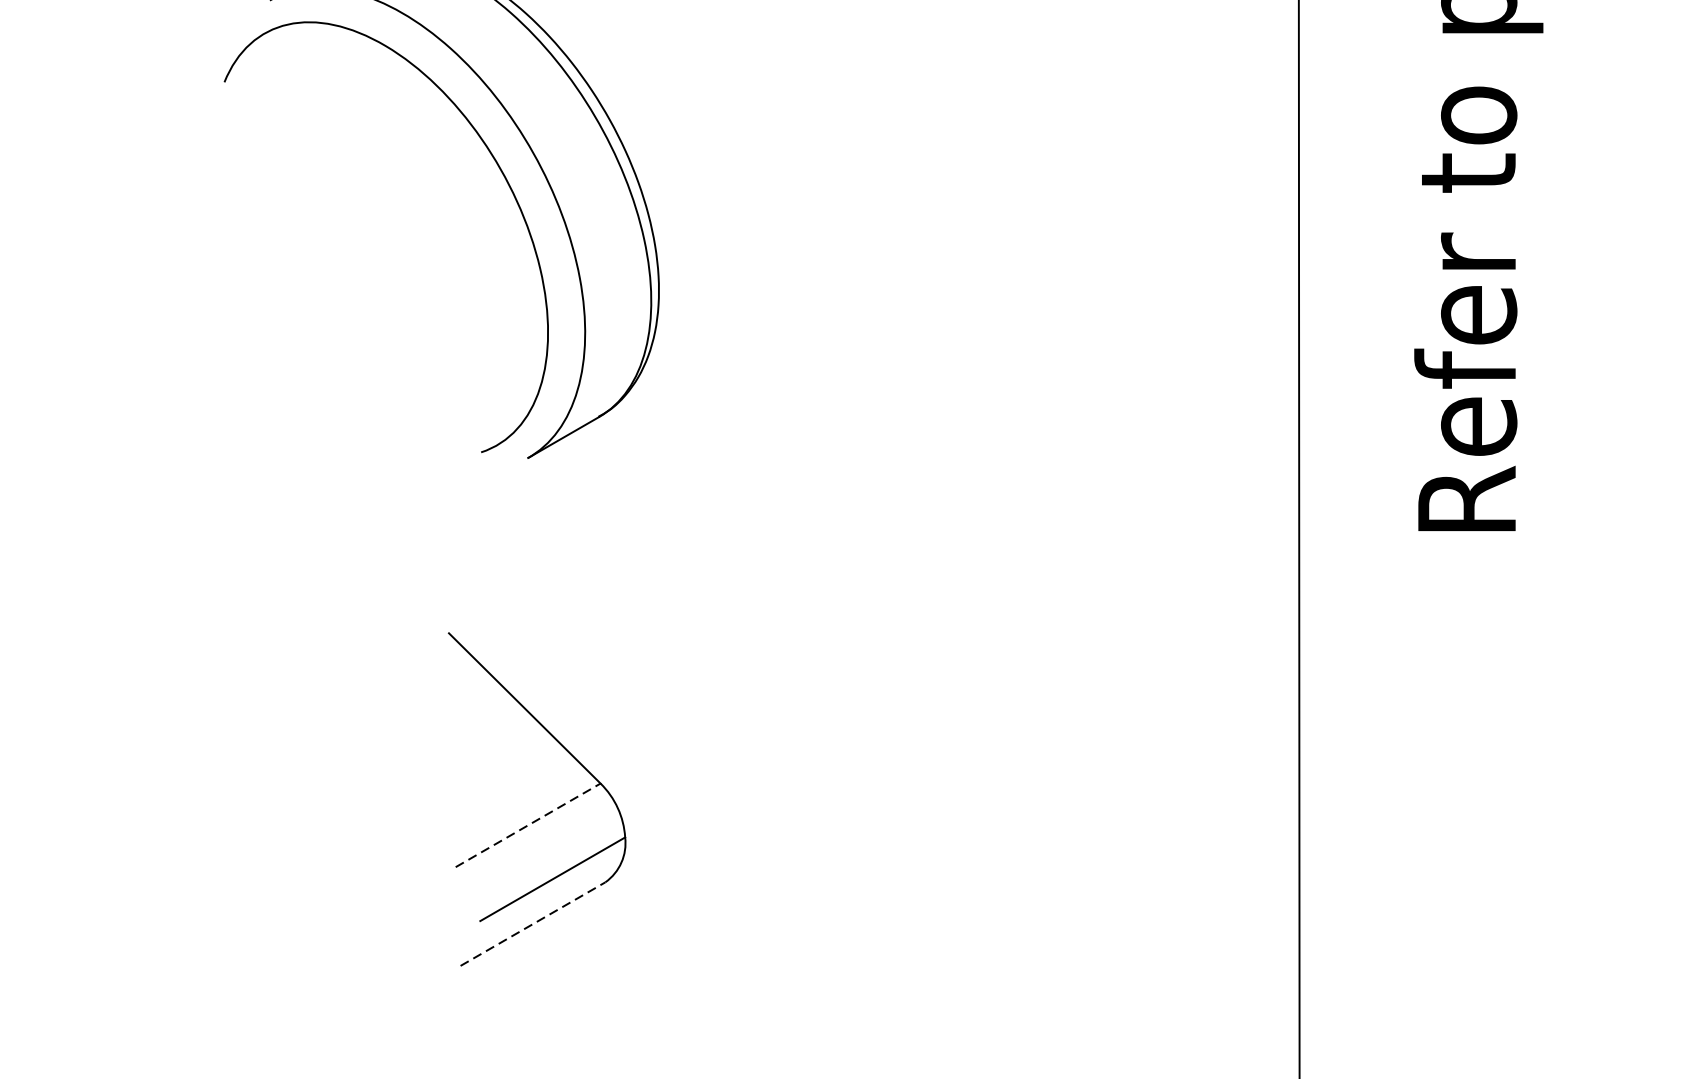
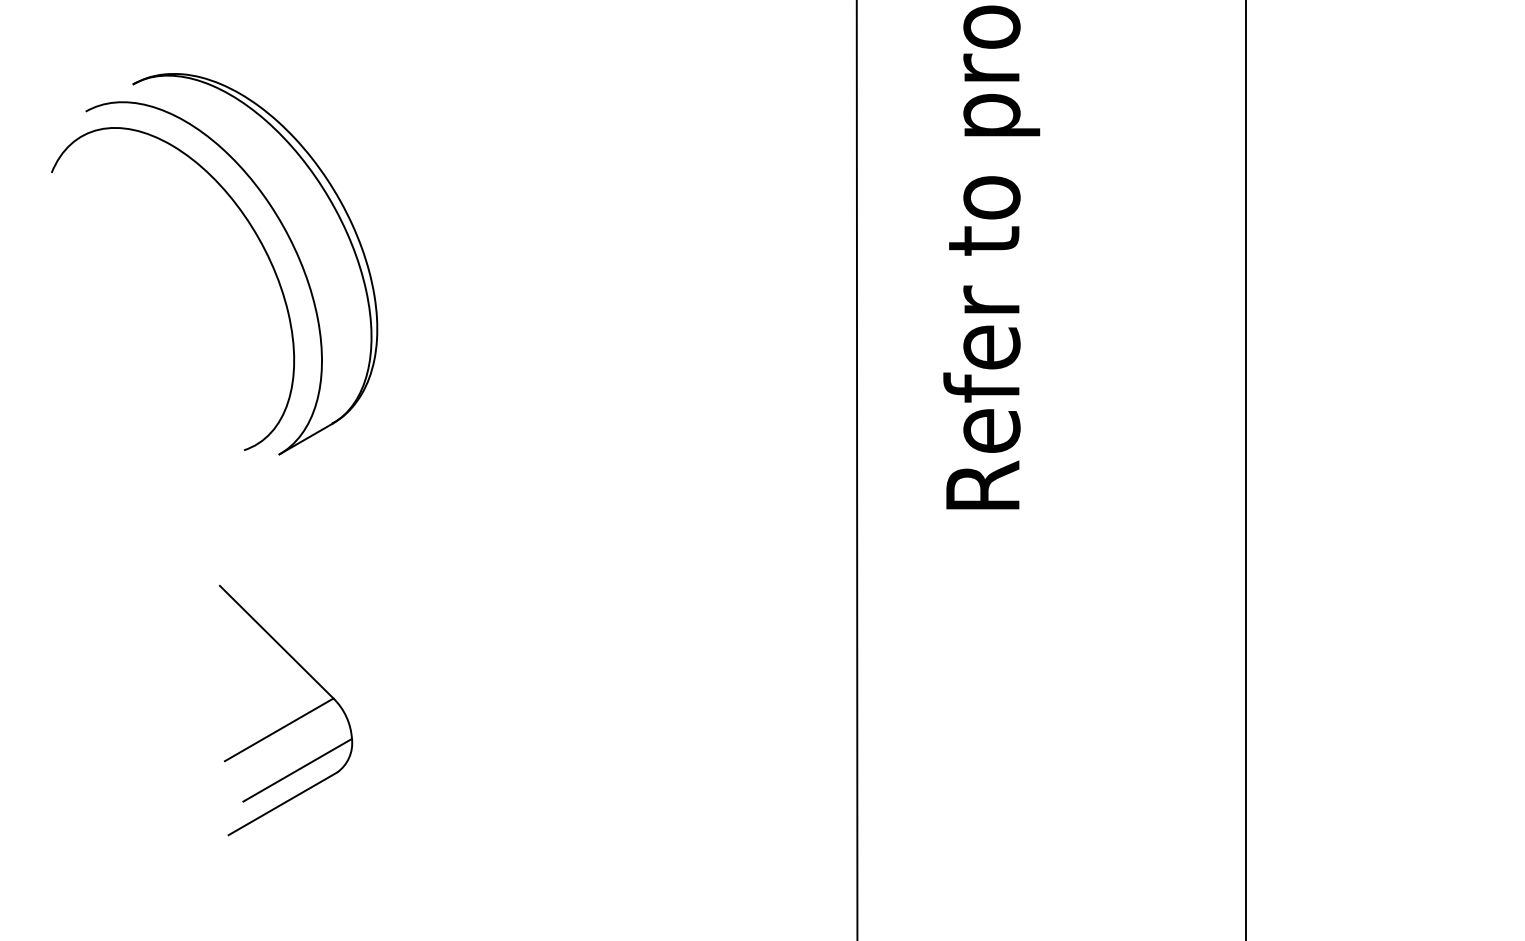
line: (528, 824) -> (279, 729), dashed -> solid
line: (532, 923) -> (282, 803), dashed -> solid

